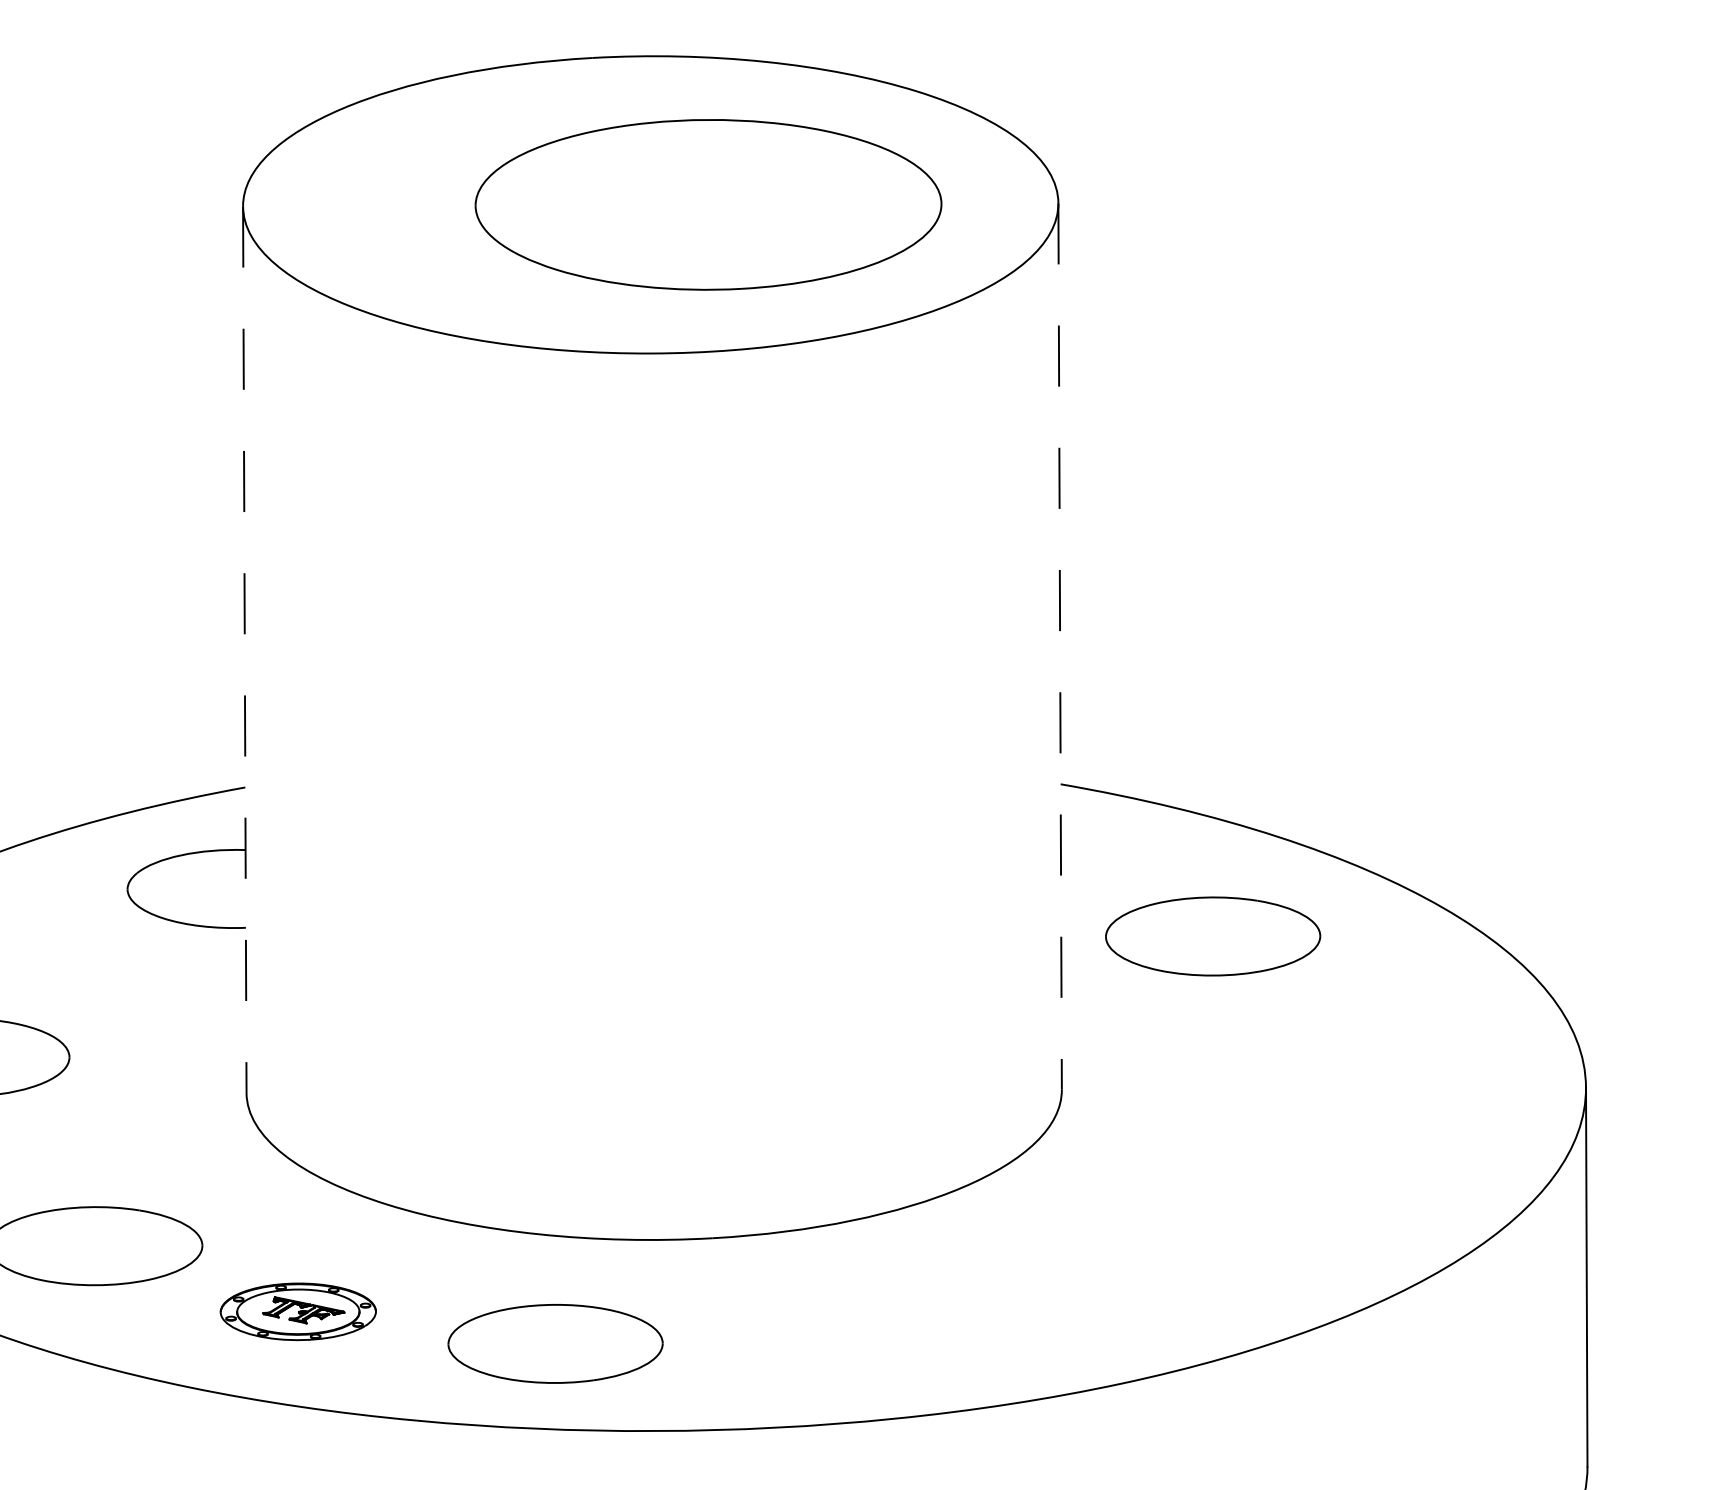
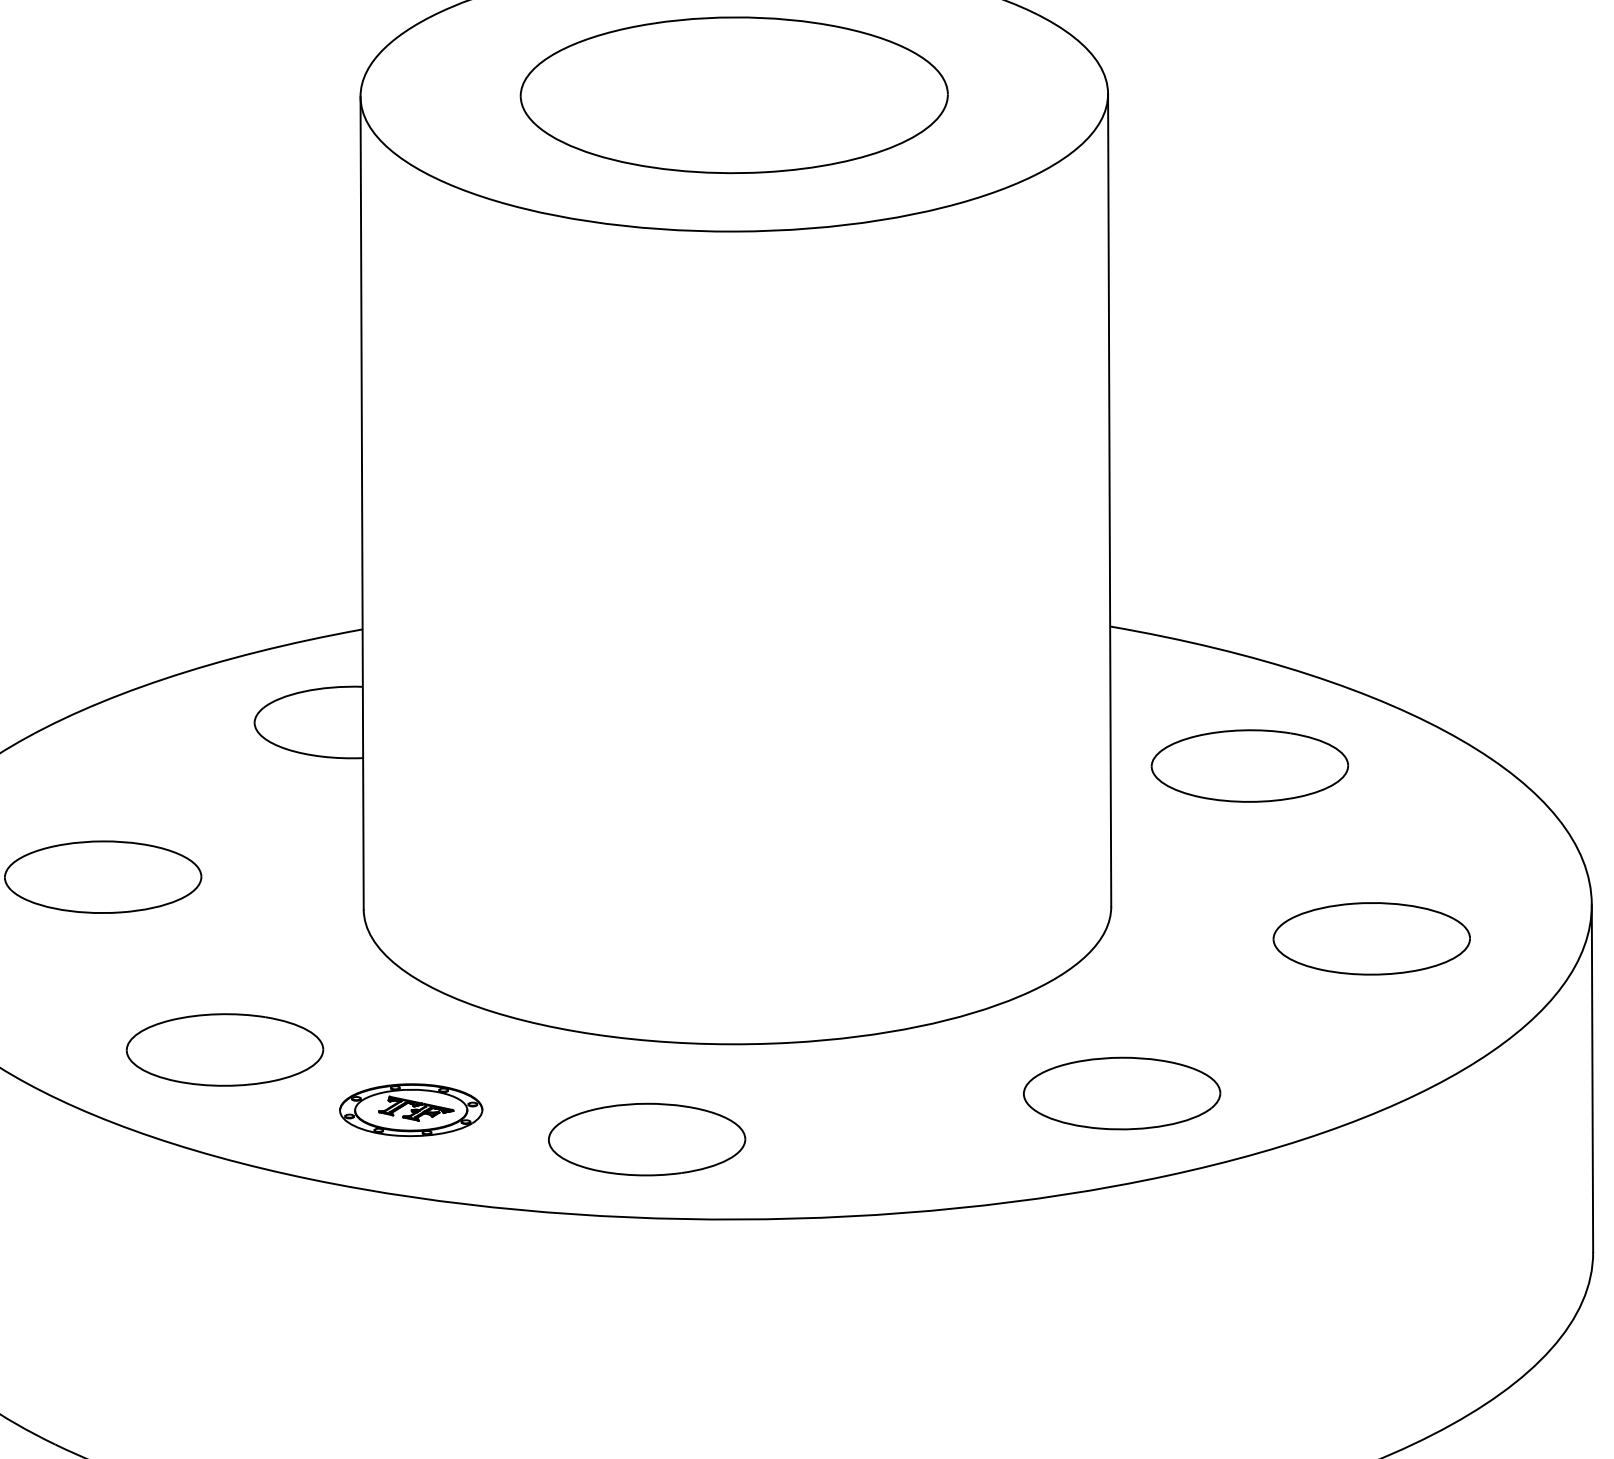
part: (707, 205) -> (733, 95), moved
line: (1059, 646) -> (1109, 500), dashed -> solid
line: (245, 650) -> (362, 503), dashed -> solid
part: (1345, 1124) -> (1371, 938), added
part: (1074, 1293) -> (1122, 1093), added

